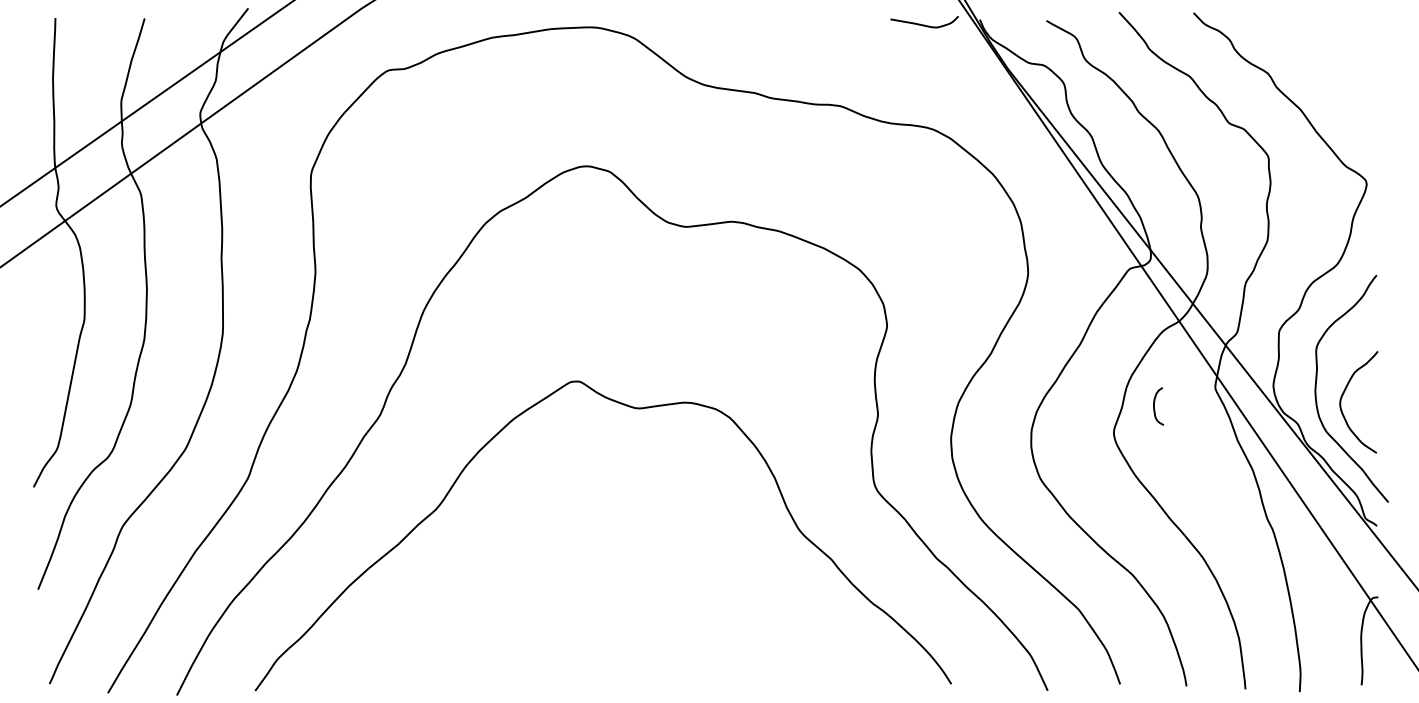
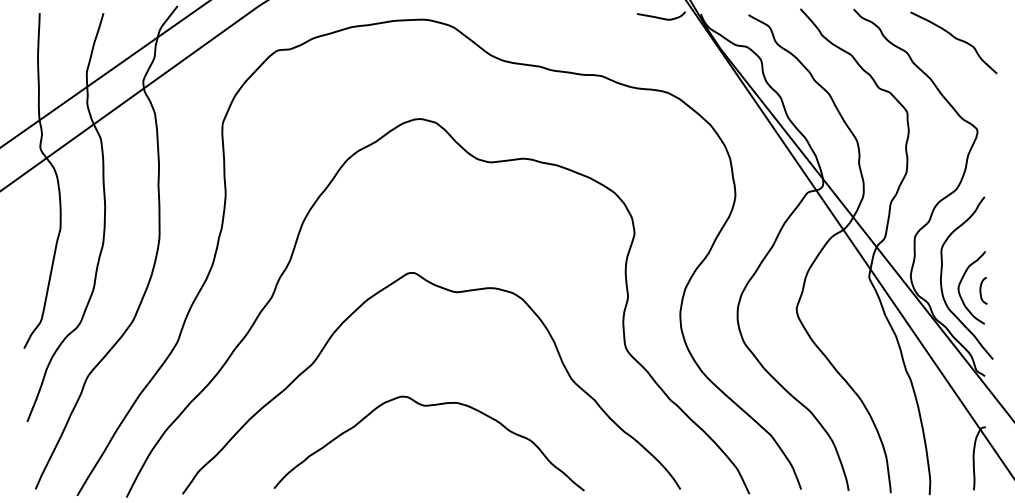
curve: (1335, 55) -> (955, 39), added
curve: (1155, 406) -> (981, 290), moved
curve: (599, 568) -> (428, 406), added

